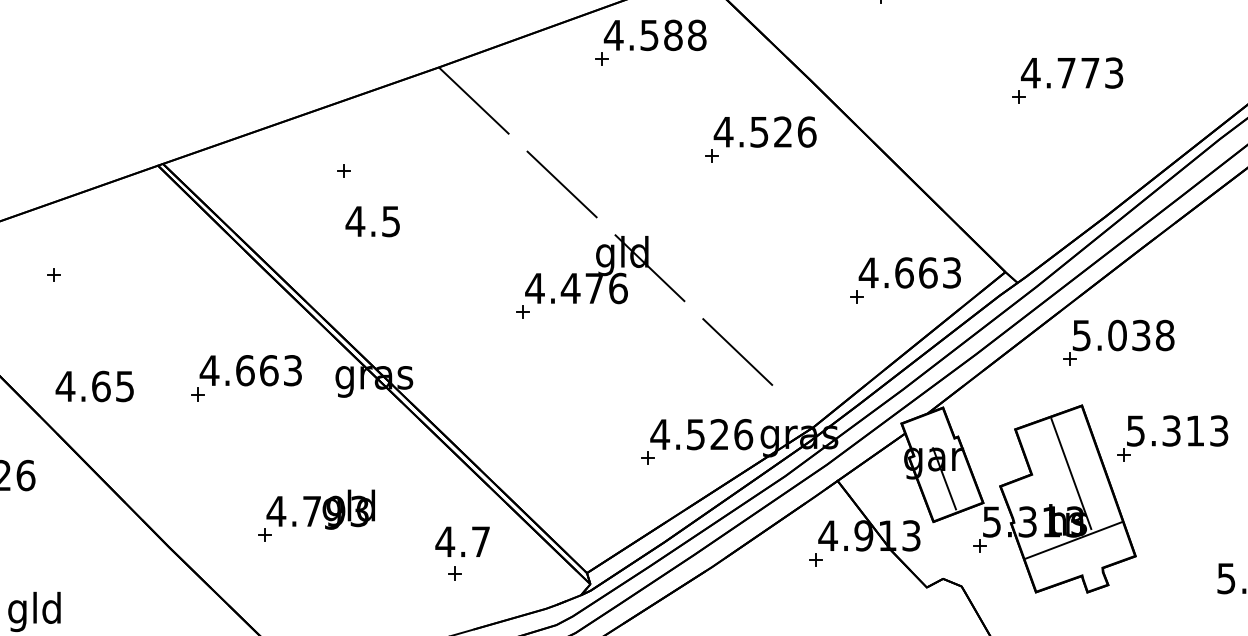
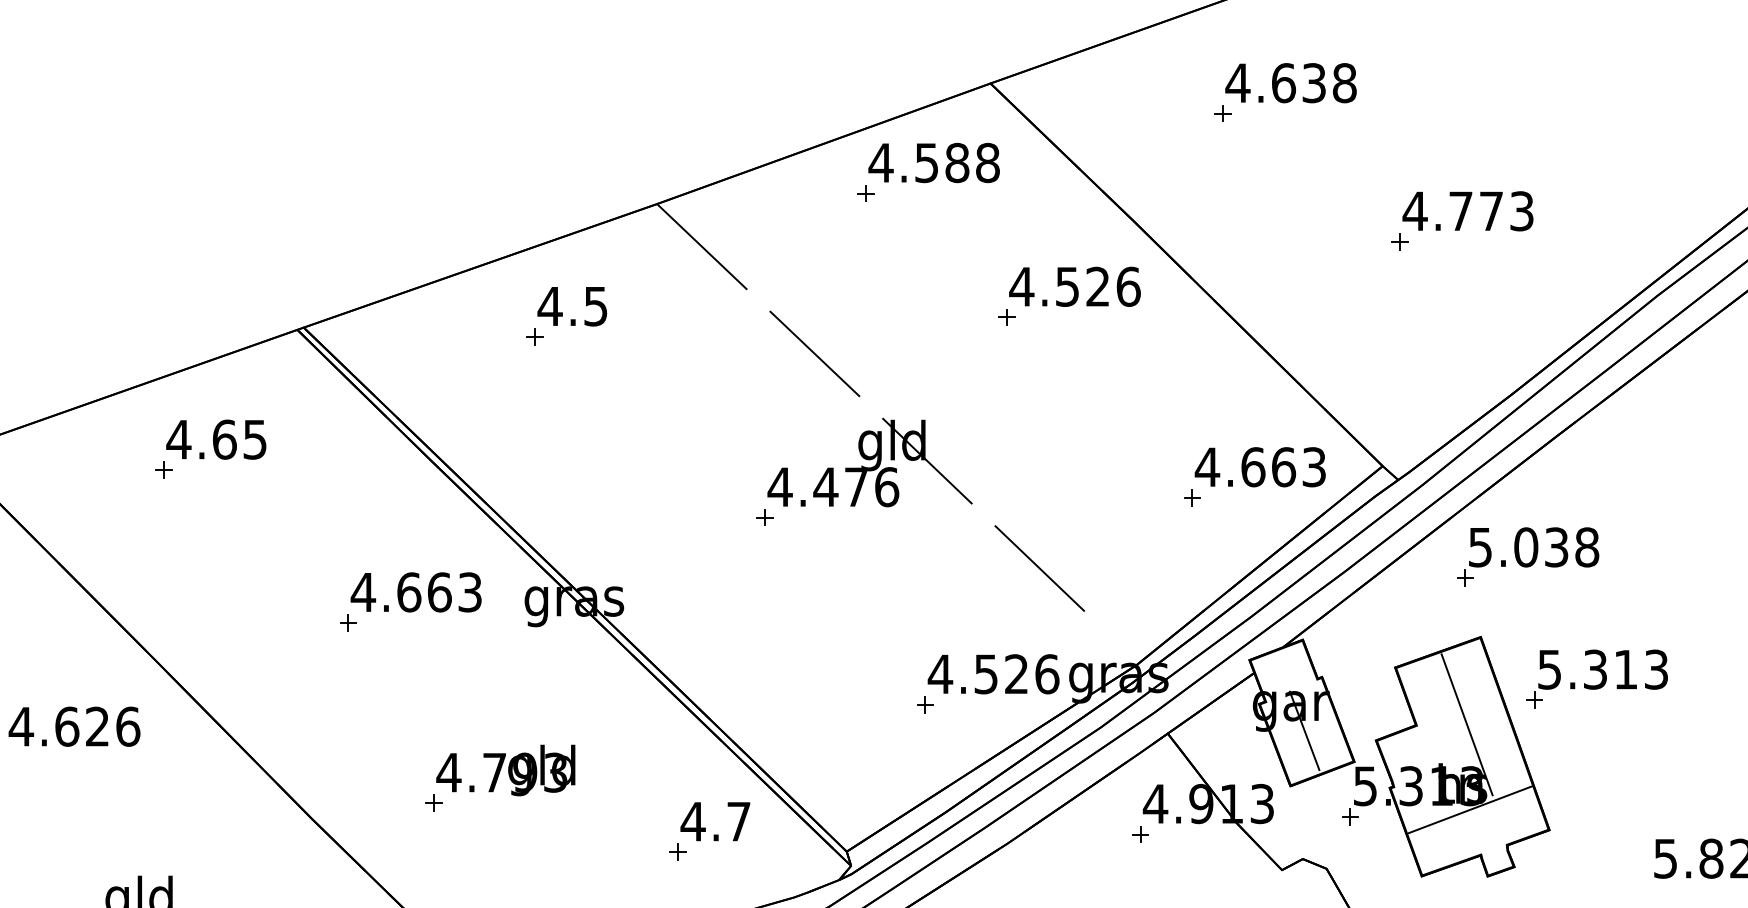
text: (372, 221) -> (572, 306), moved
text: (94, 386) -> (216, 439), moved
text: (462, 541) -> (715, 821), moved

